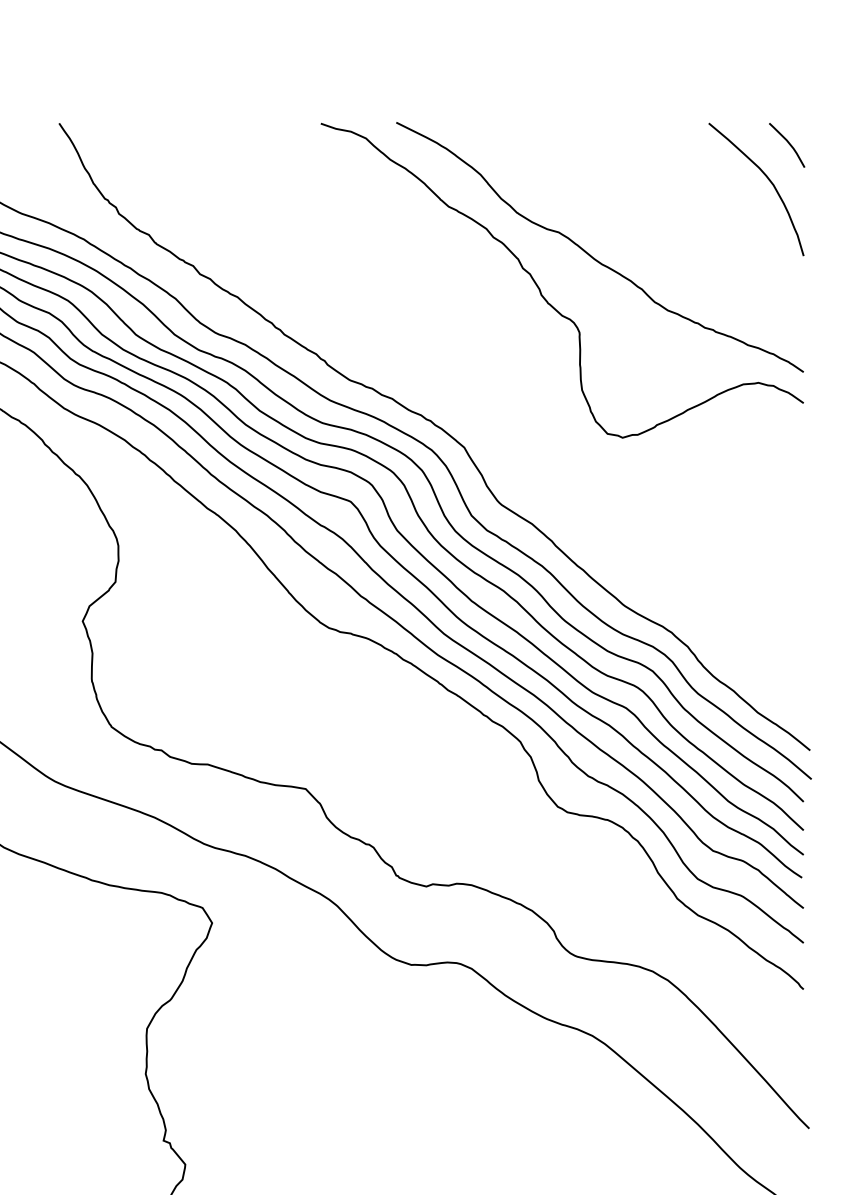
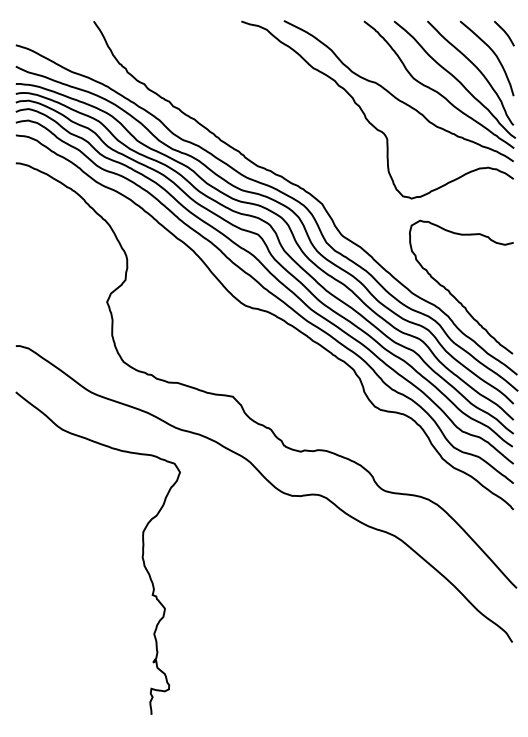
part: (666, 246) -> (436, 90), added
curve: (695, 607) -> (452, 294), added

